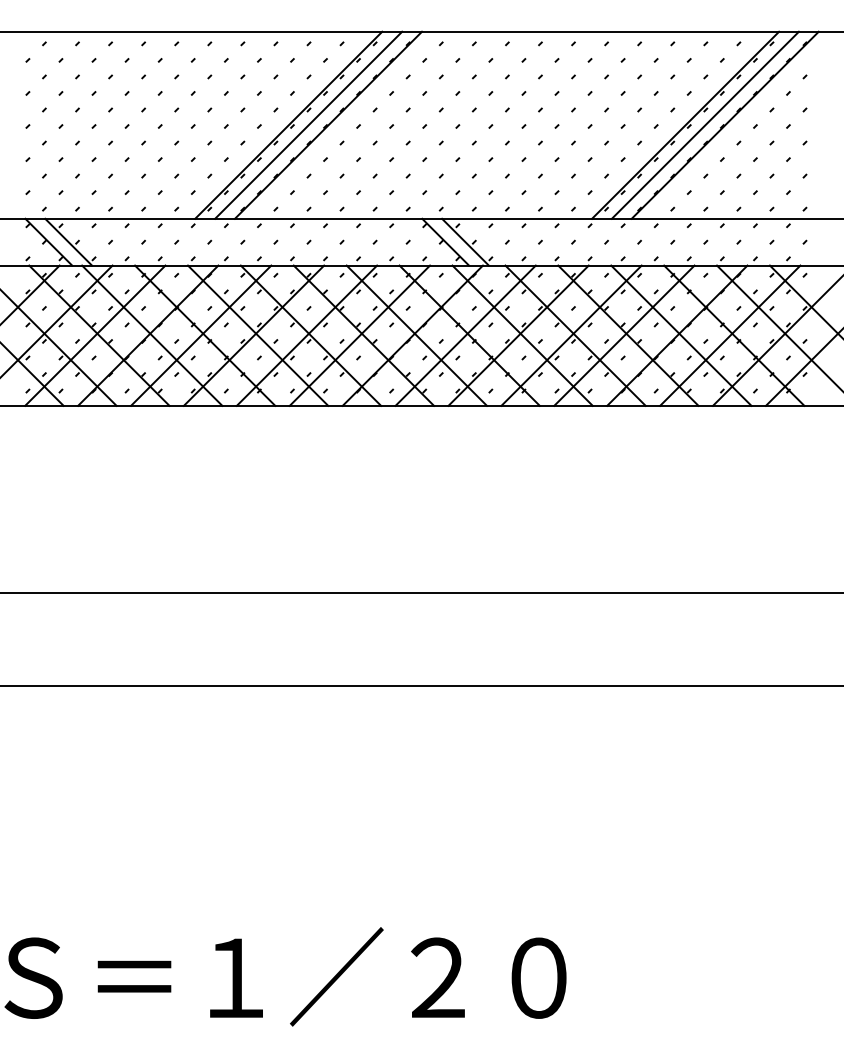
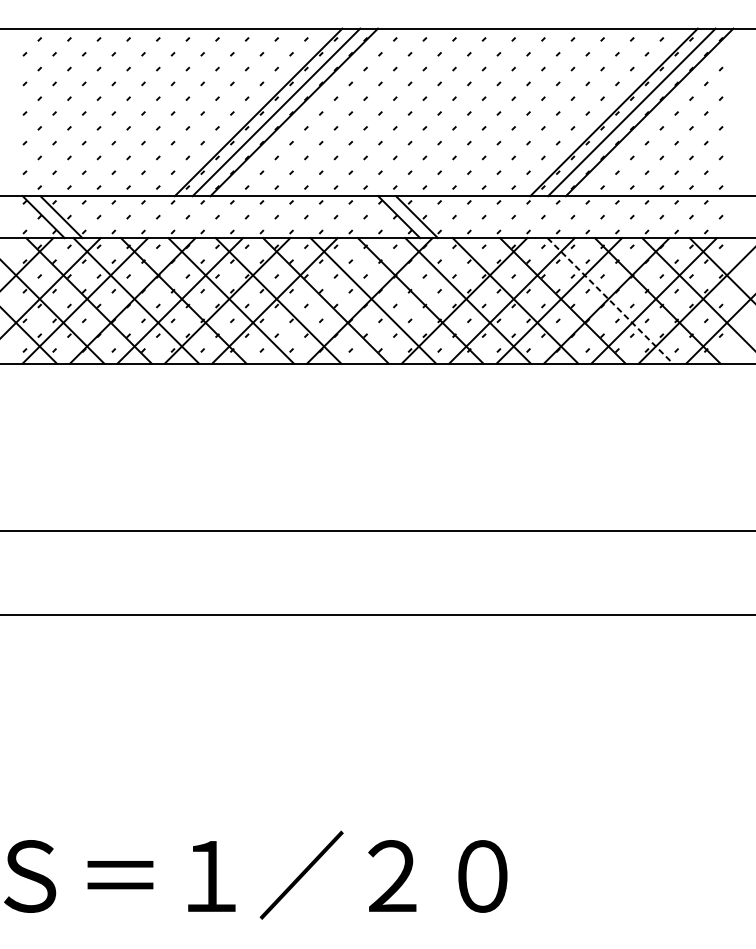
line: (359, 335) -> (322, 300), removed
line: (465, 335) -> (416, 300), removed
line: (681, 336) -> (610, 301), solid -> dashed

